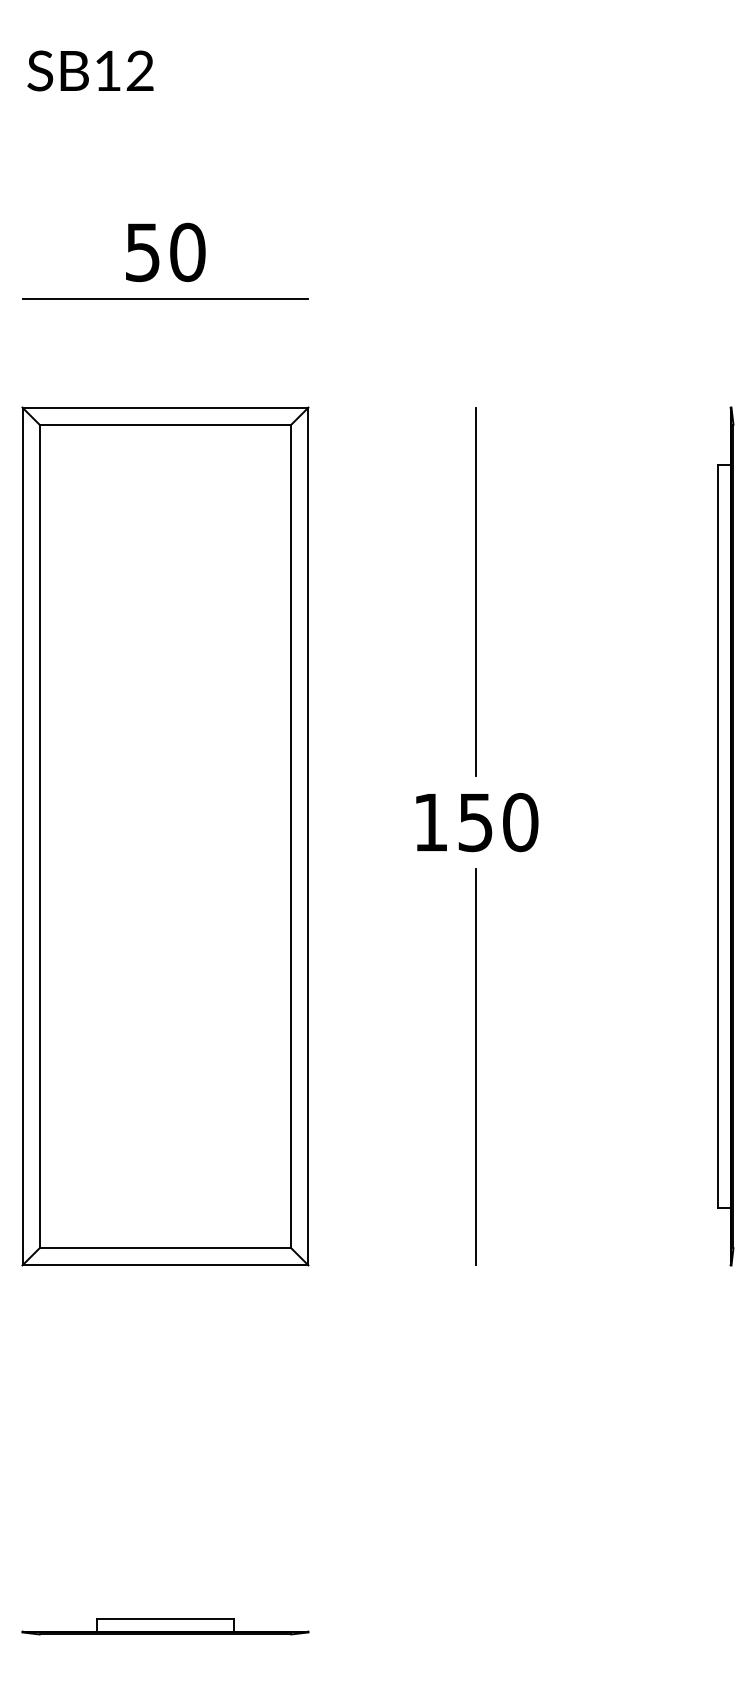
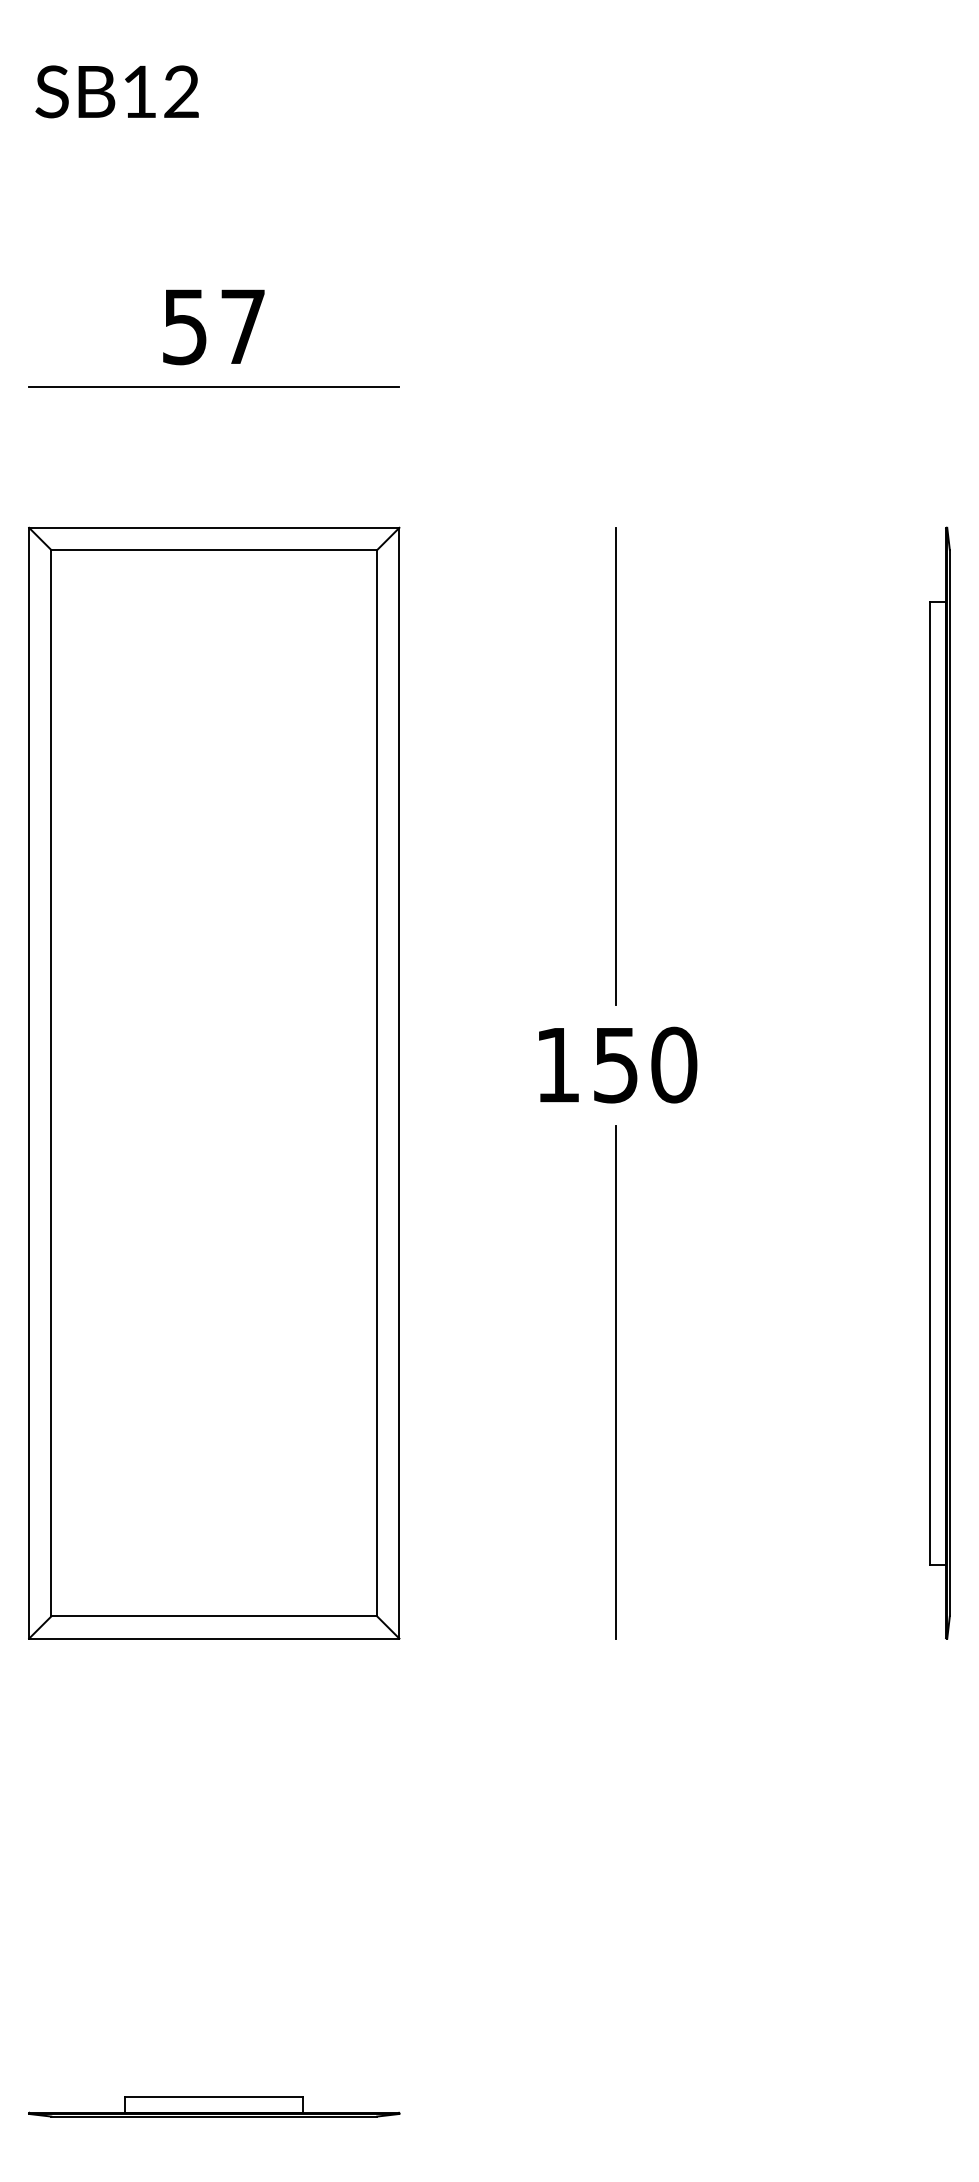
text: (187, 252) -> (242, 326), 50 -> 57

